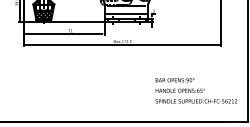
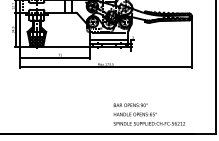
text: (195, 90) -> (148, 114), moved

